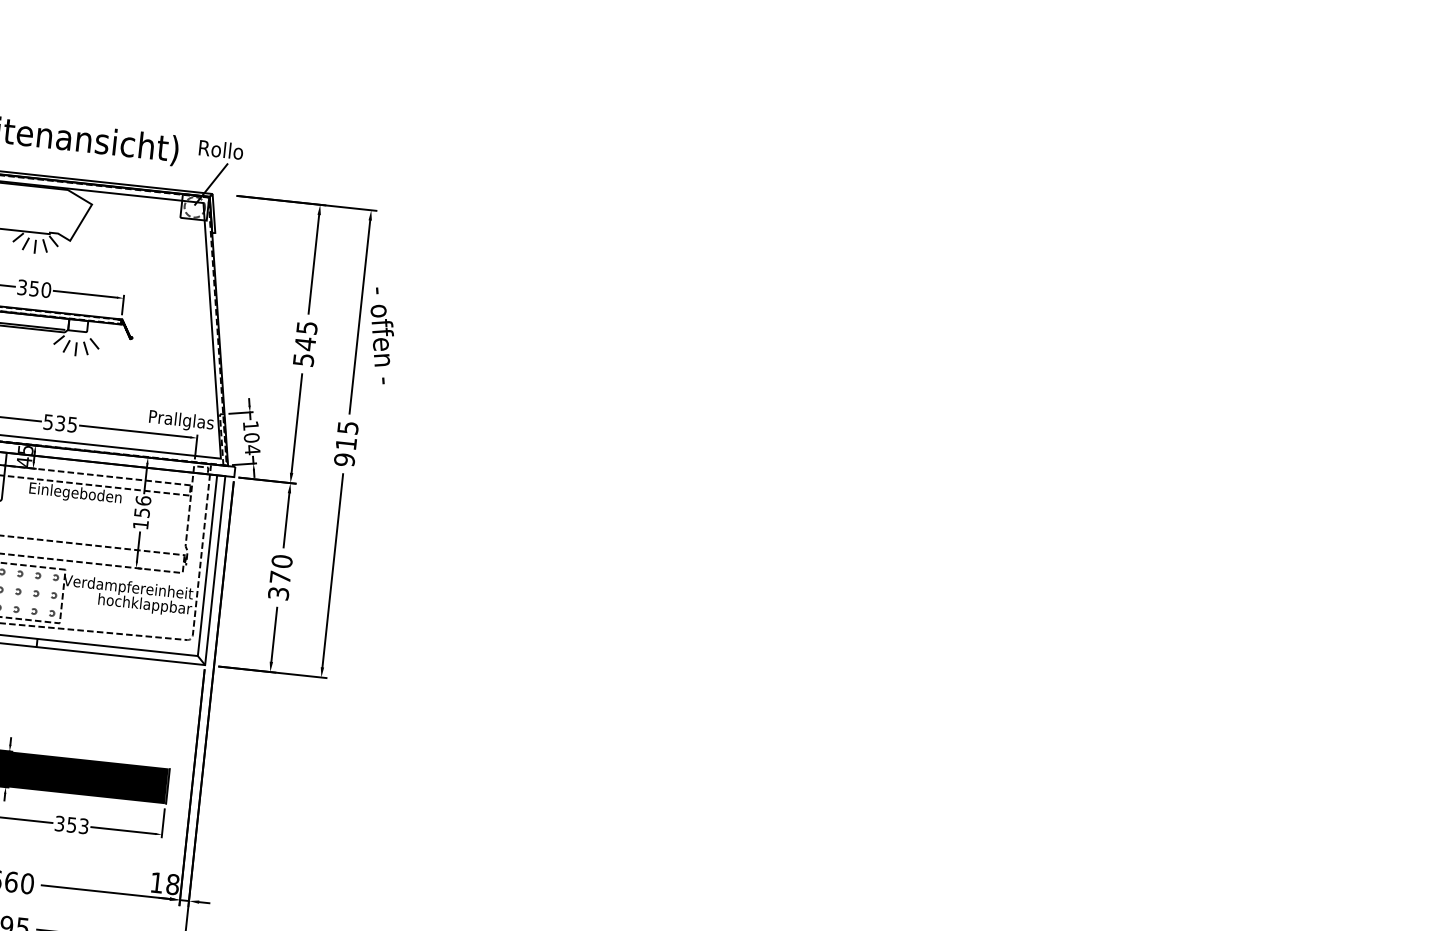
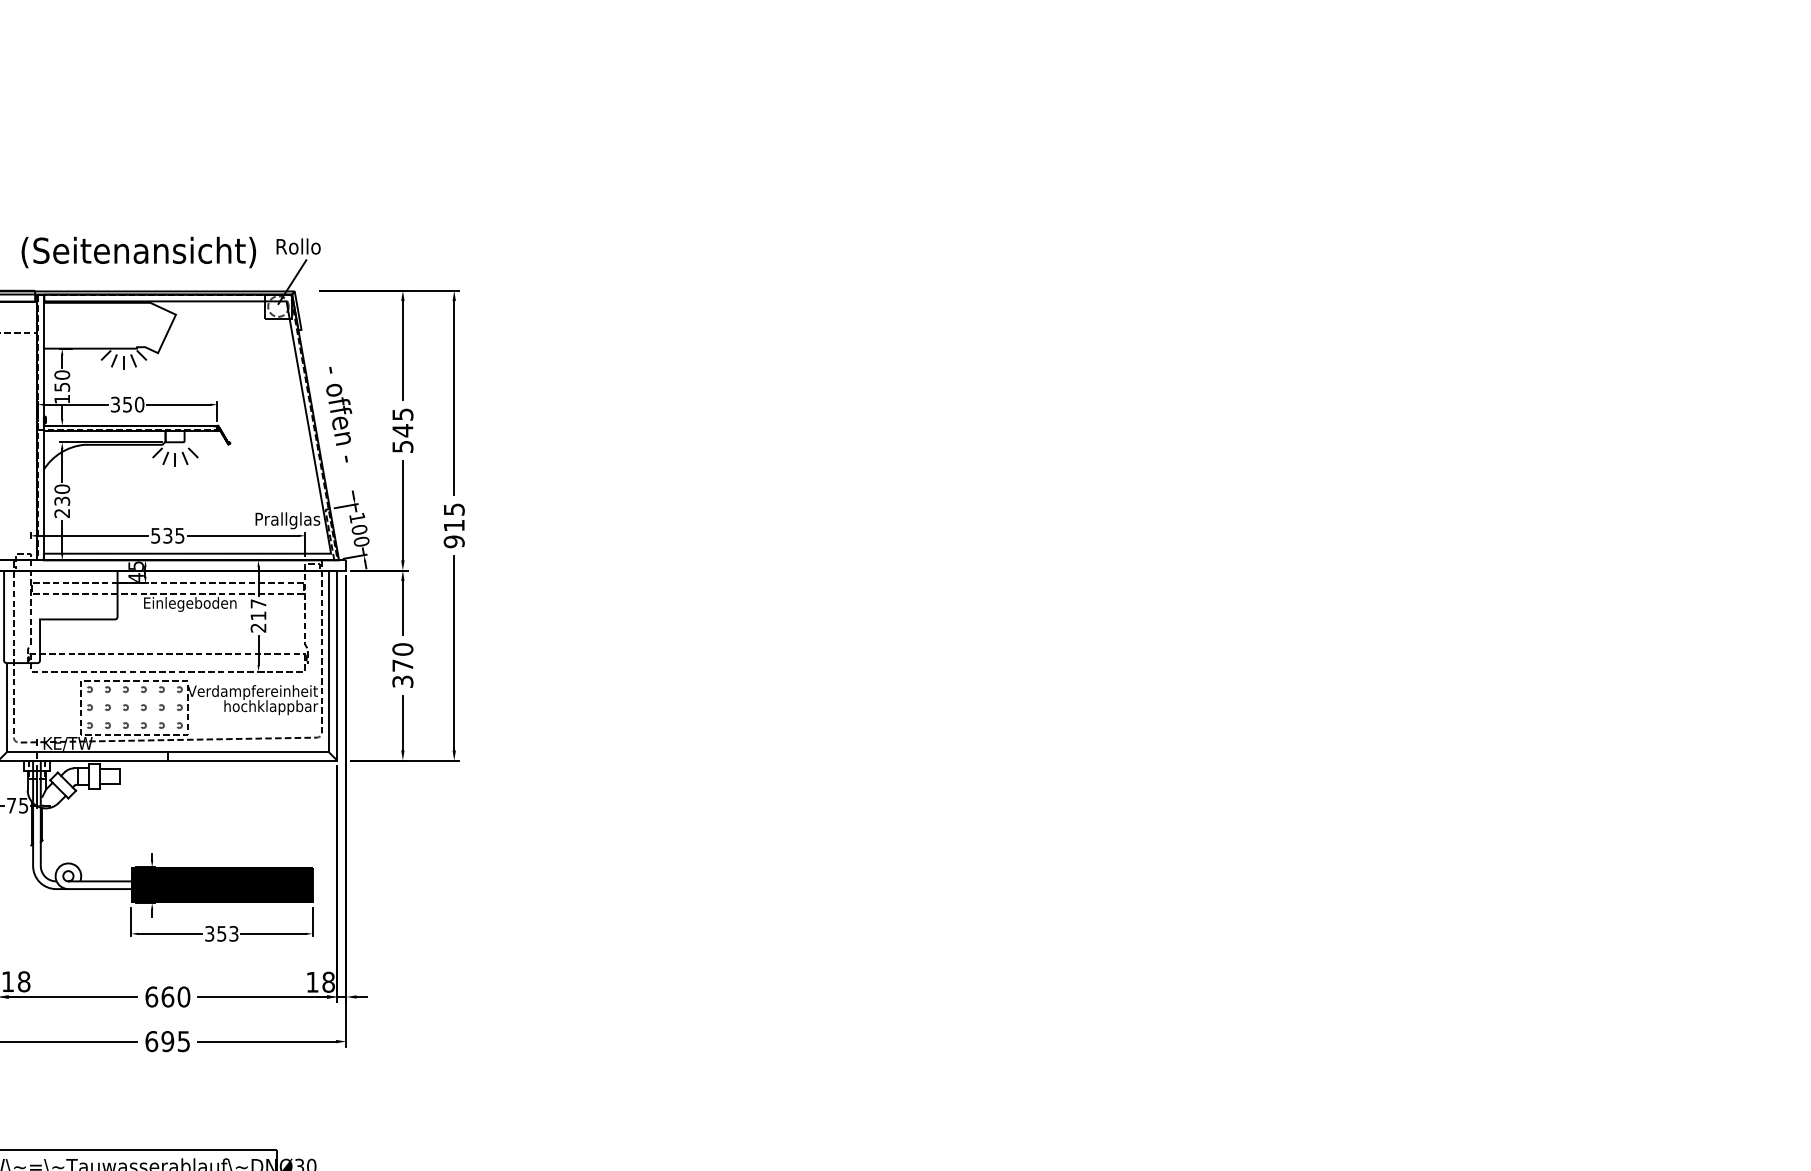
text: (381, 335) -> (339, 414), moved
text: (252, 449) -> (361, 541), 104 -> 100
text: (142, 512) -> (258, 615), 156 -> 217

